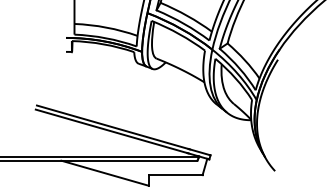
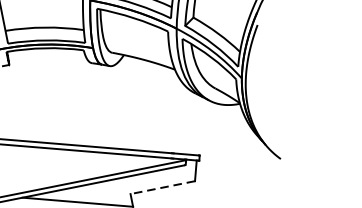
line: (175, 175) -> (162, 188), solid -> dashed

